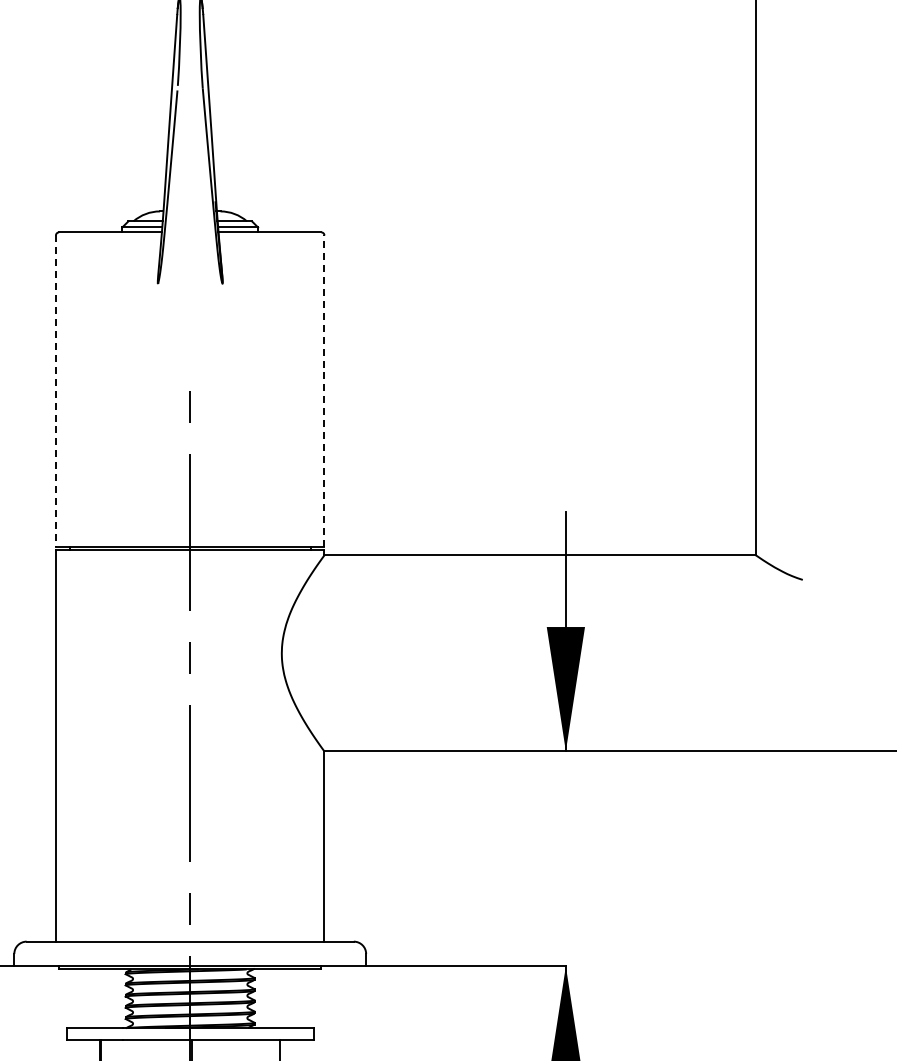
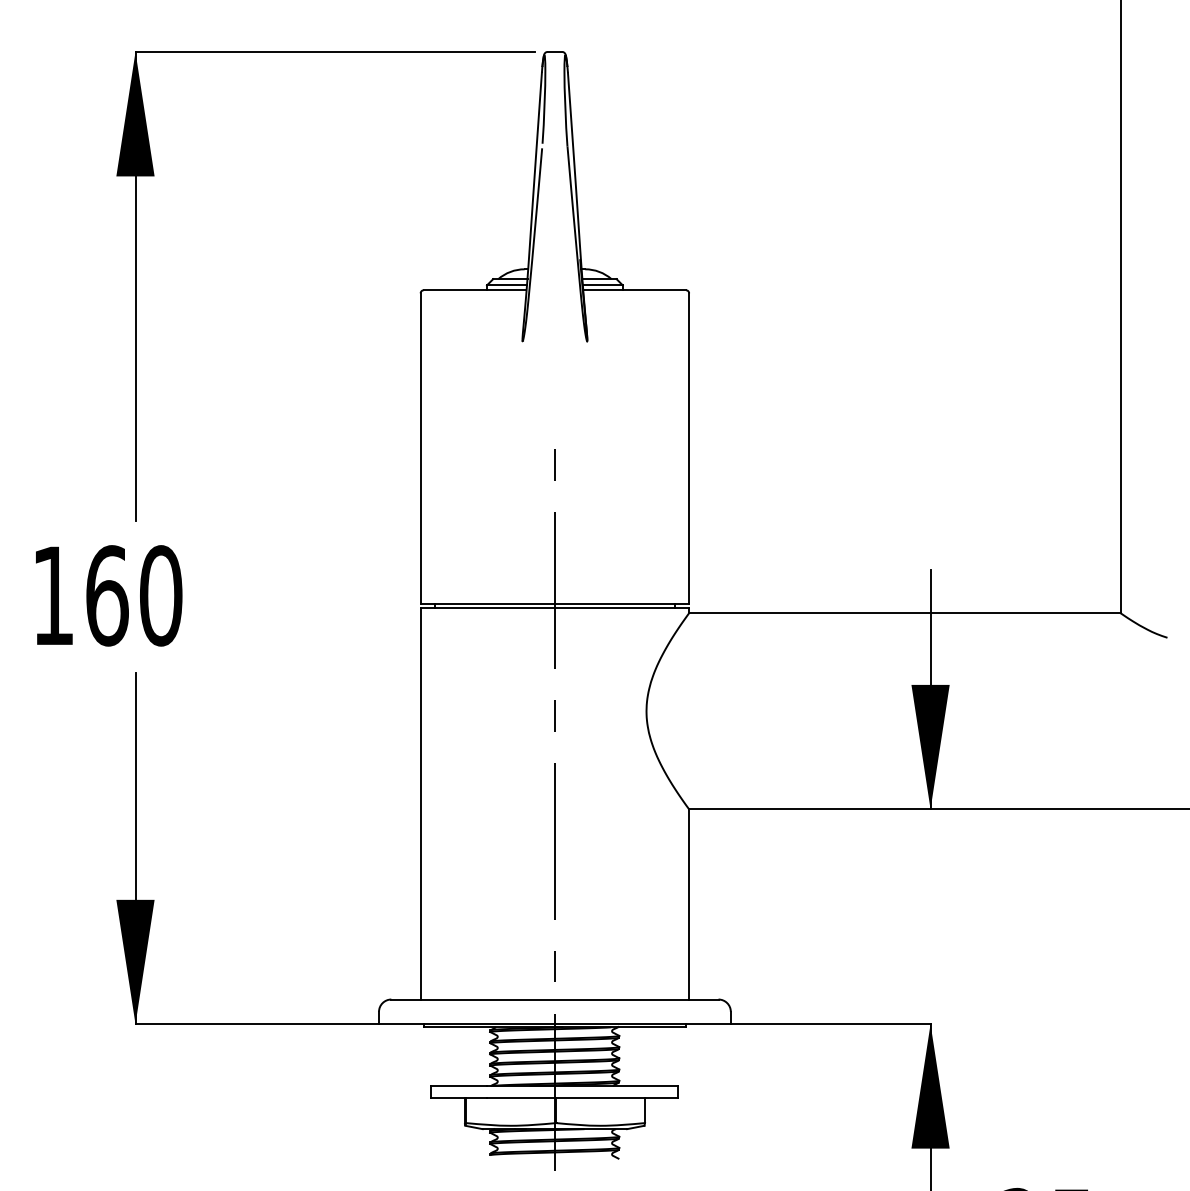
line: (55, 390) -> (420, 448), dashed -> solid
line: (324, 390) -> (689, 448), dashed -> solid

